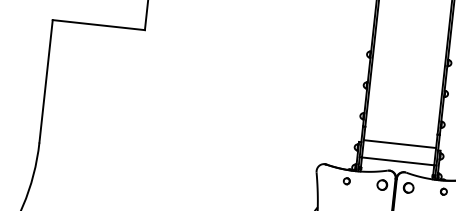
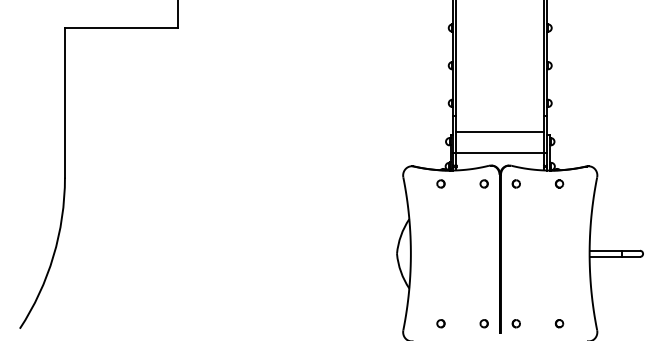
part: (381, 184) -> (483, 183), size x0.62
part: (407, 187) -> (515, 183), size x0.62

